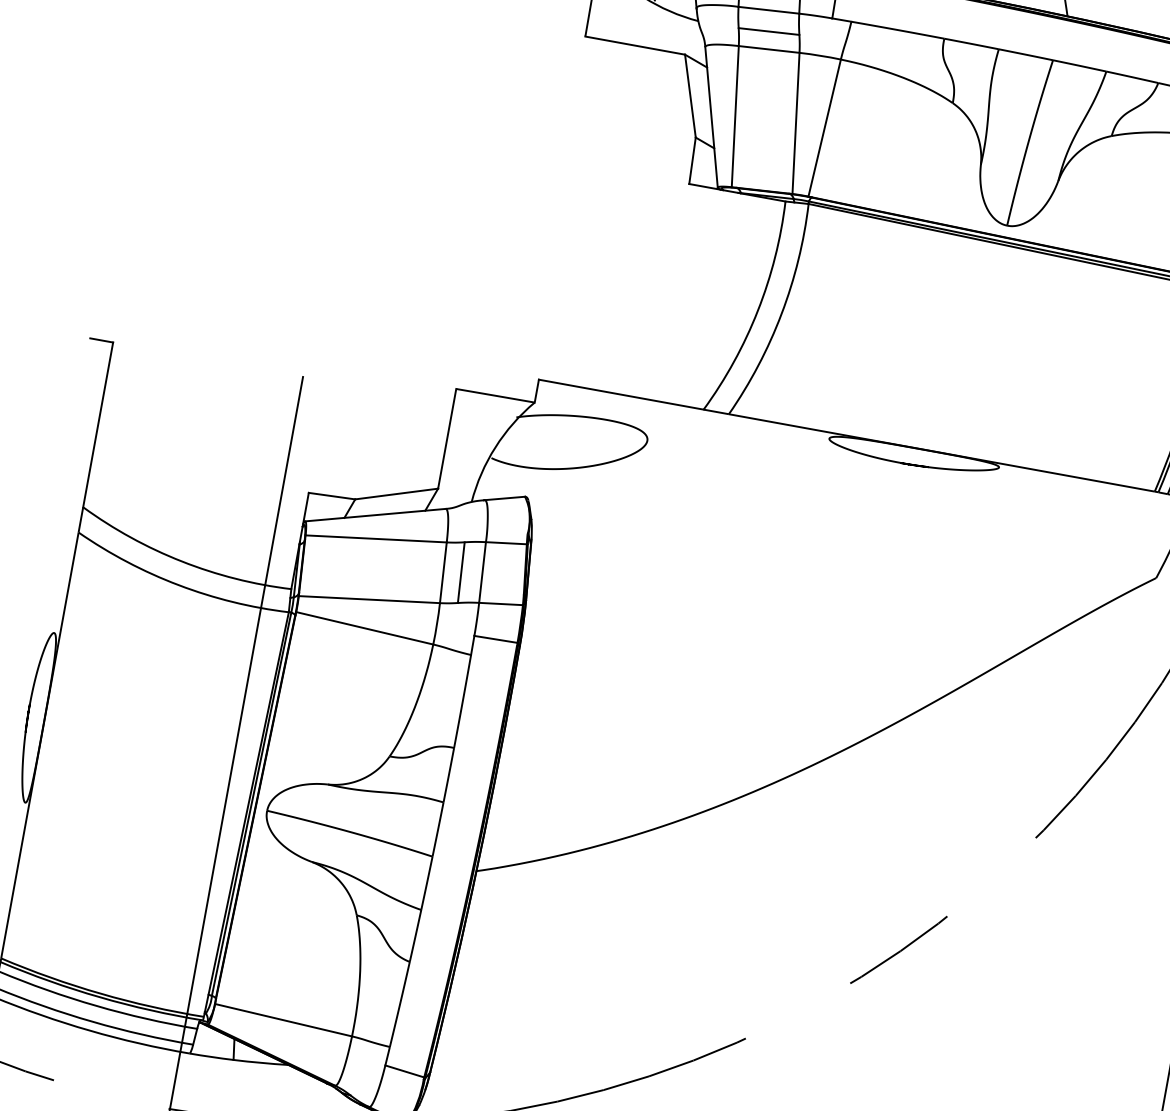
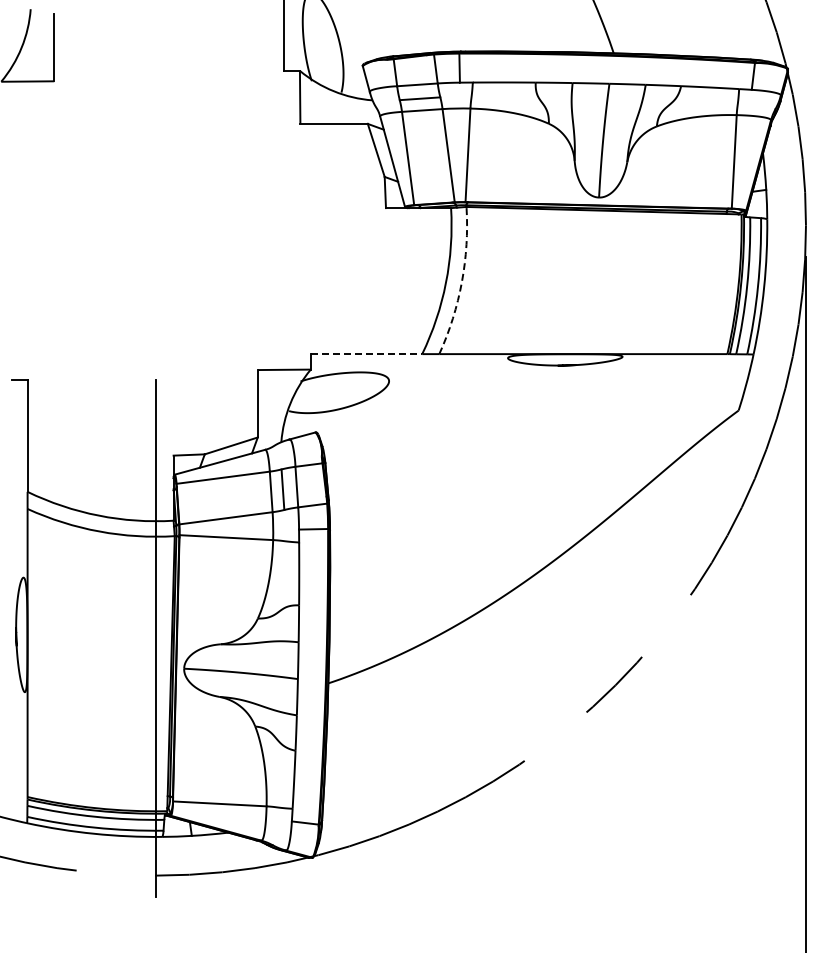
arc: (780, 314) -> (461, 282), solid -> dashed
line: (621, 395) -> (366, 354), solid -> dashed

